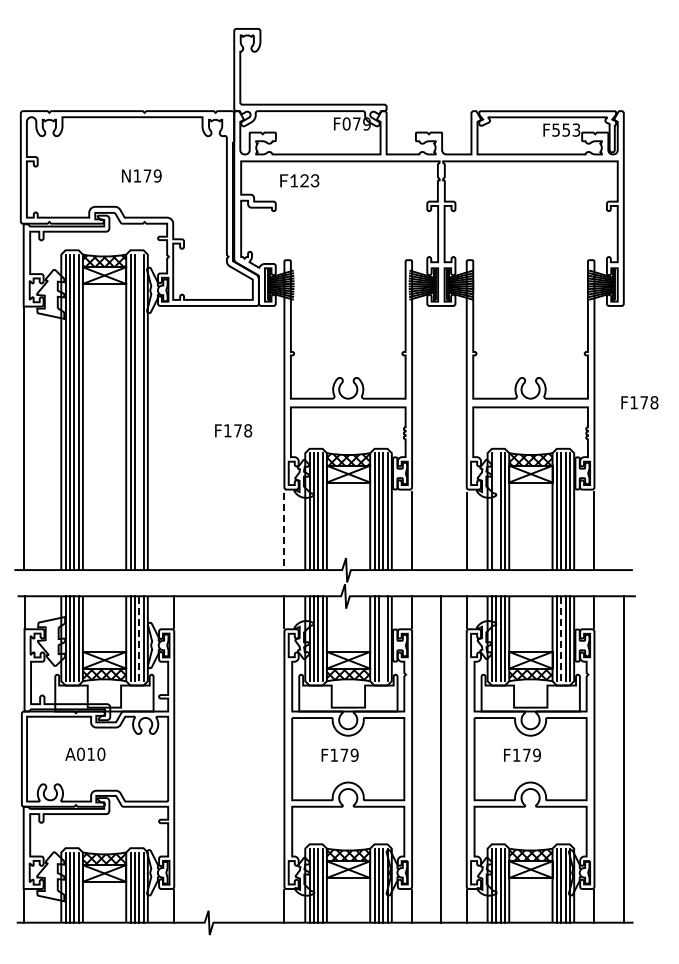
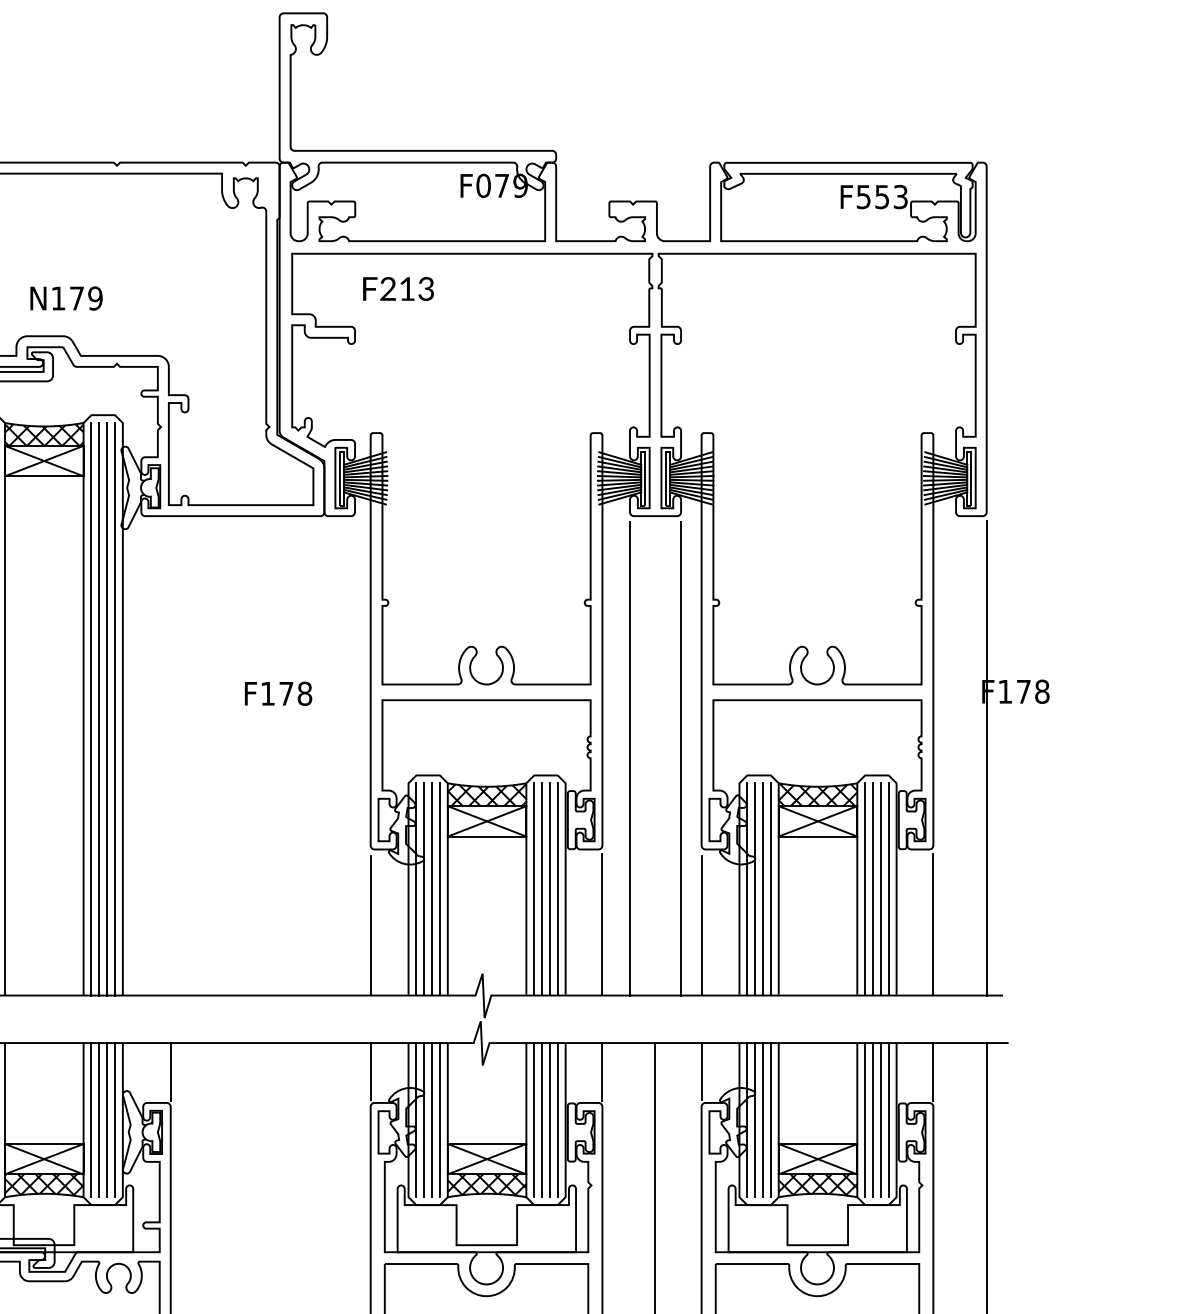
text: (141, 175) -> (65, 297), moved
text: (298, 180) -> (396, 288), F123 -> F213
line: (139, 412) -> (107, 709), added
text: (233, 430) -> (278, 693), moved
line: (427, 439) -> (630, 758), added
line: (455, 439) -> (681, 758), added
line: (623, 439) -> (986, 758), added
line: (496, 511) -> (755, 889), added
line: (284, 531) -> (370, 925), dashed -> solid
line: (139, 638) -> (107, 1119), dashed -> solid
line: (383, 638) -> (550, 1119), added
line: (561, 638) -> (873, 1119), dashed -> solid

